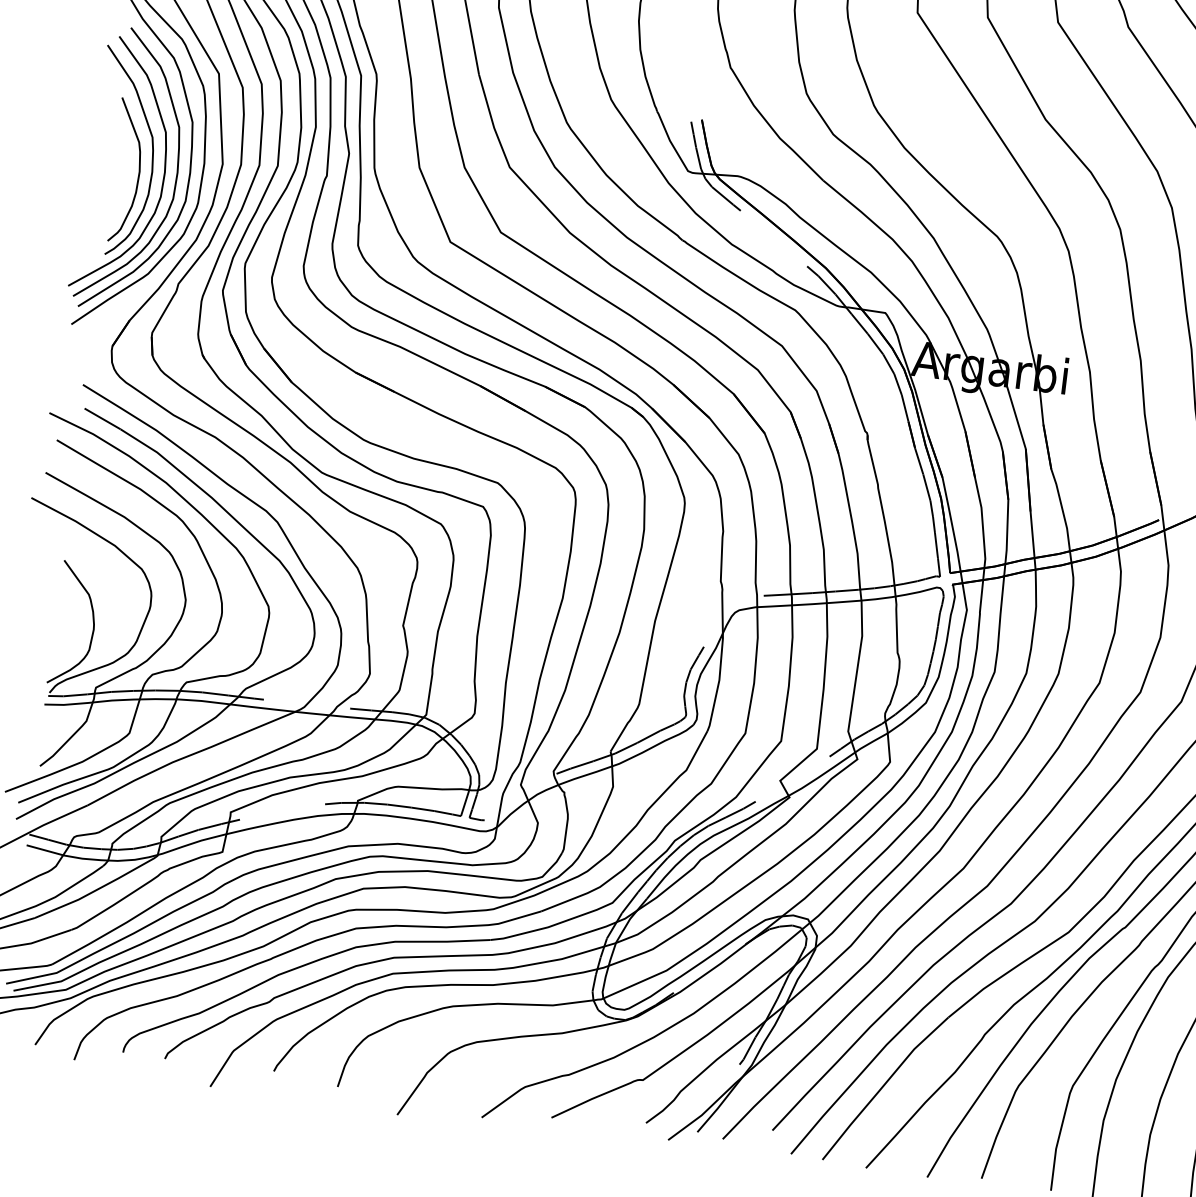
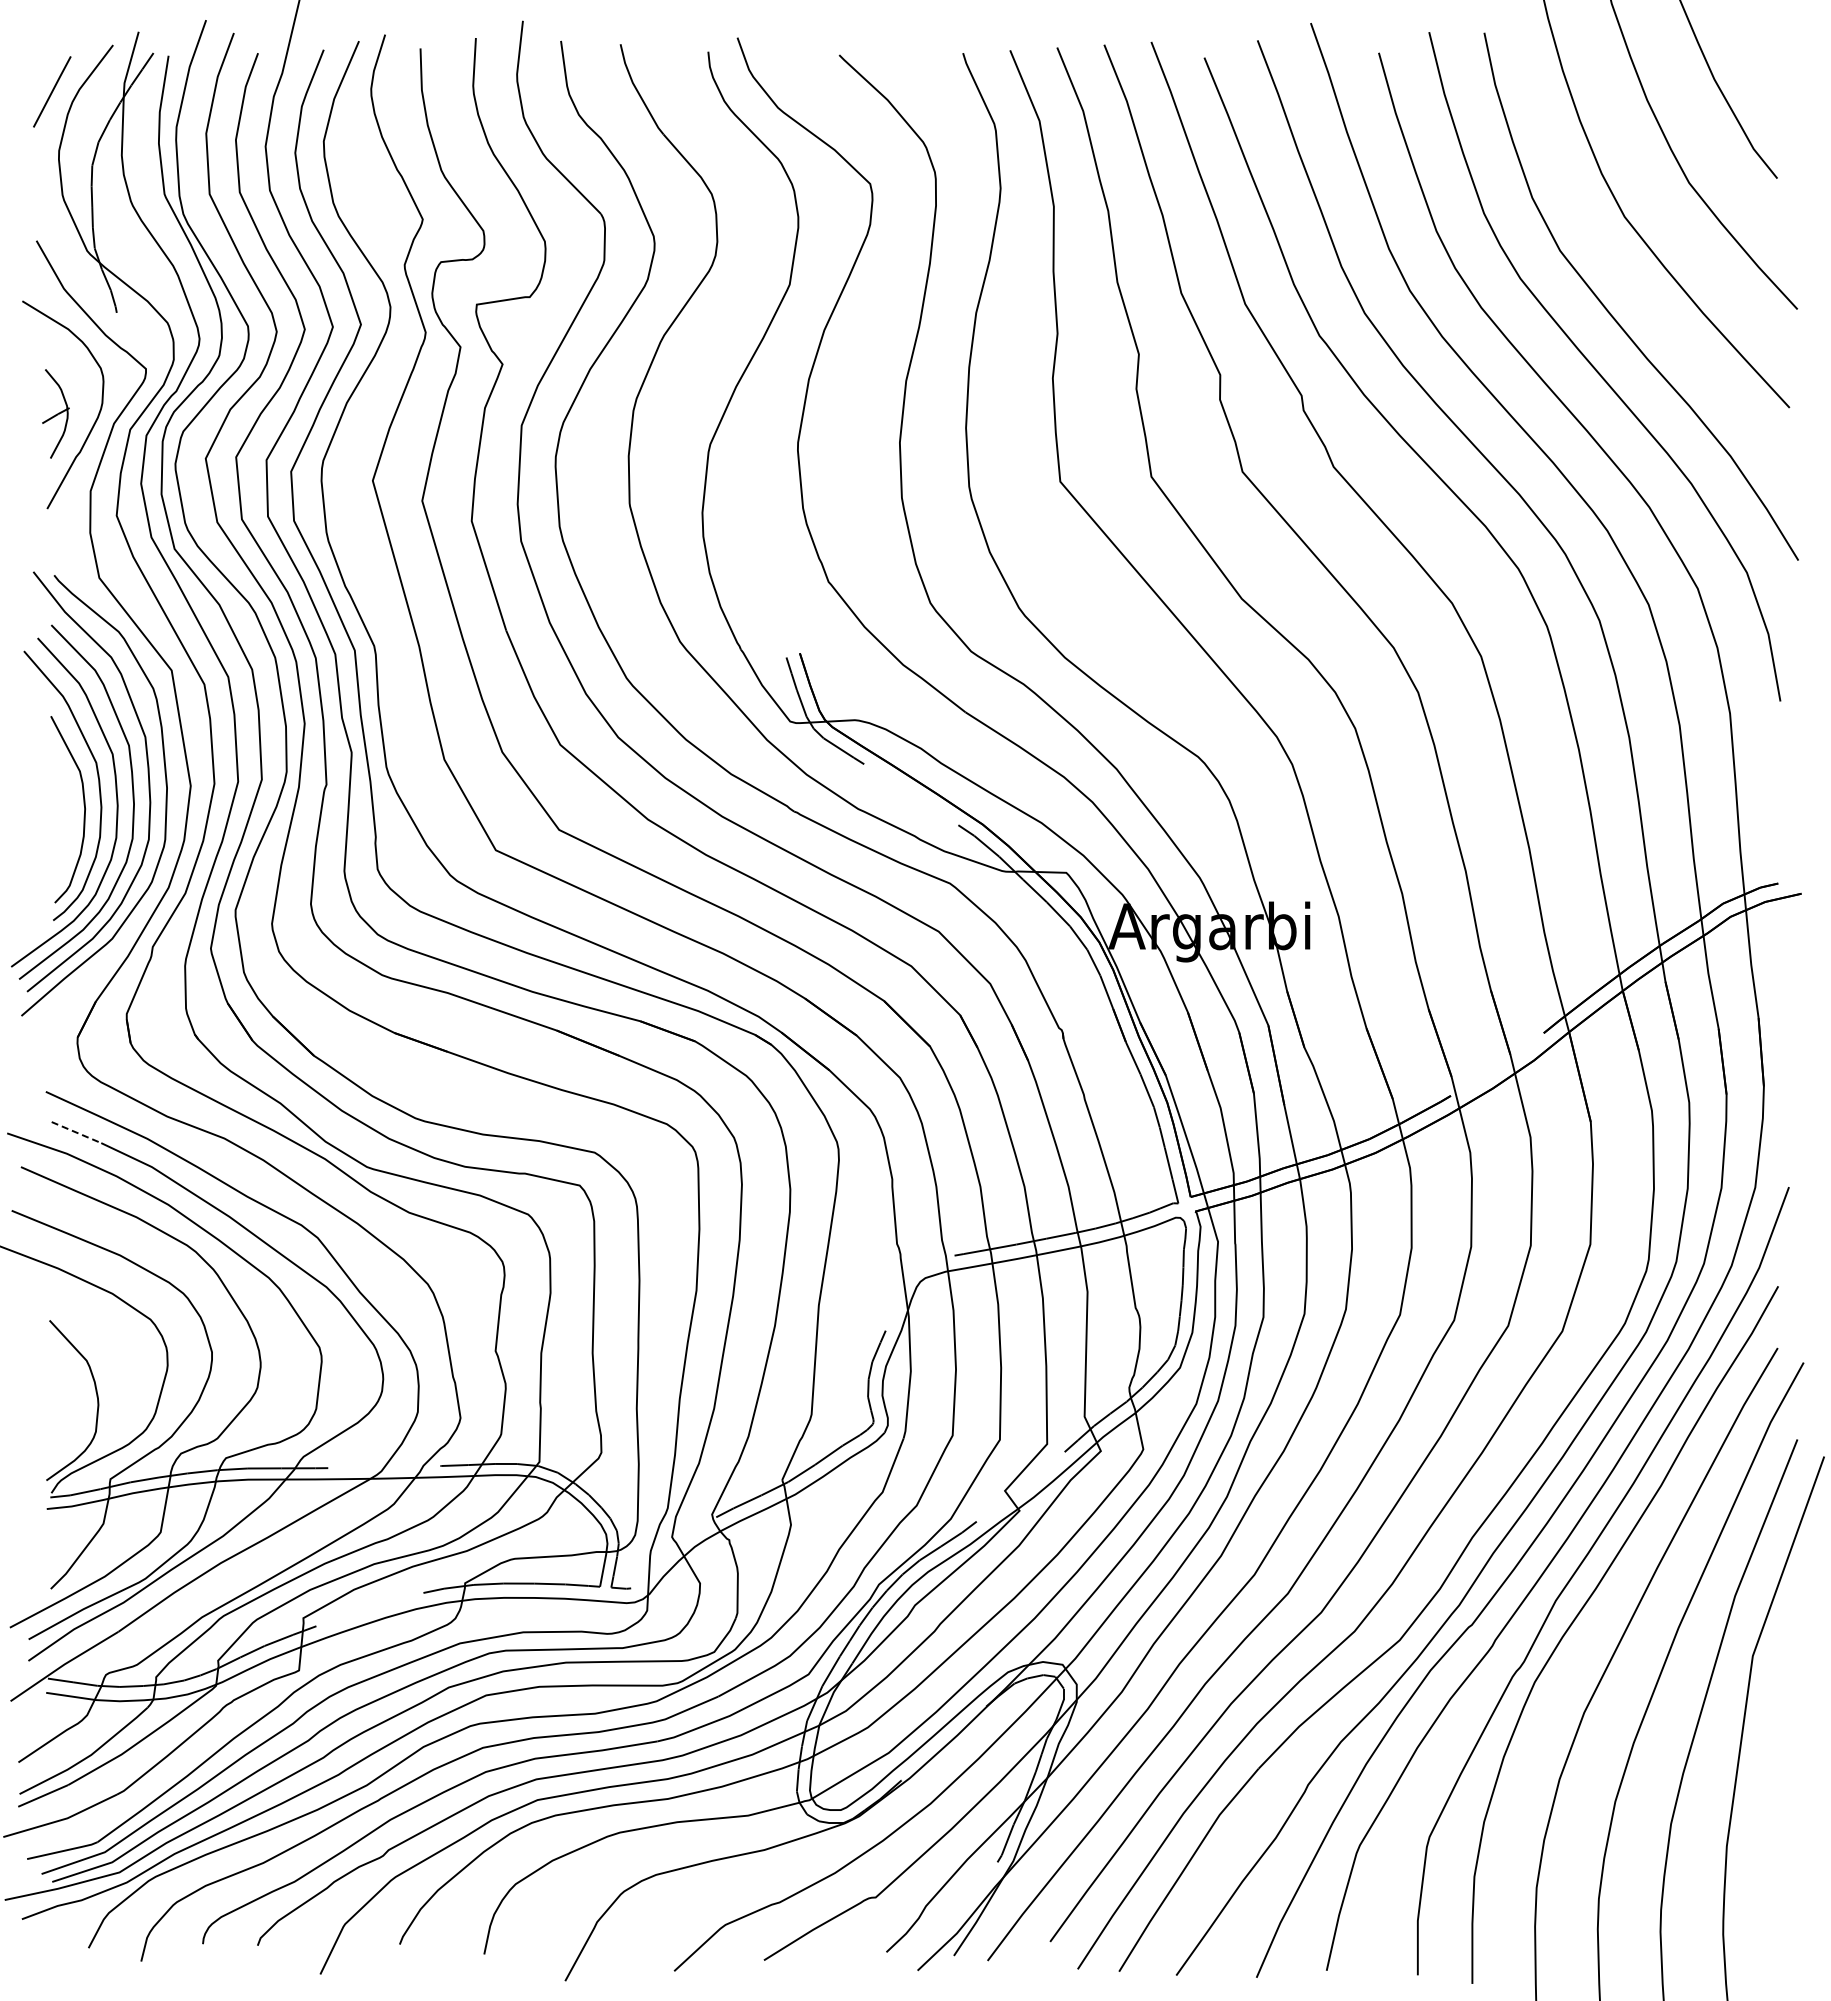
line: (102, 418) -> (76, 1132), solid -> dashed

